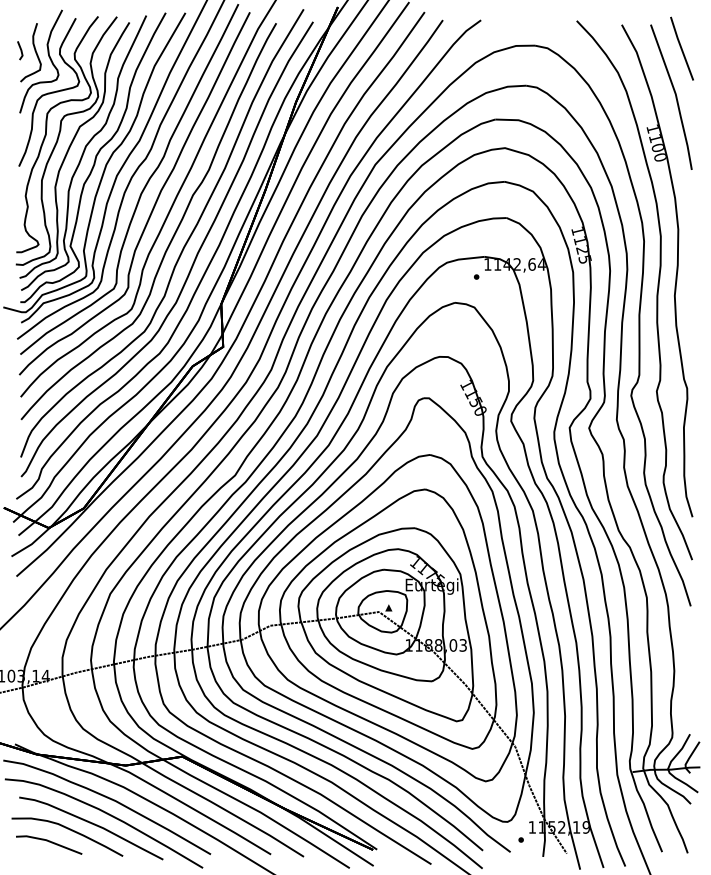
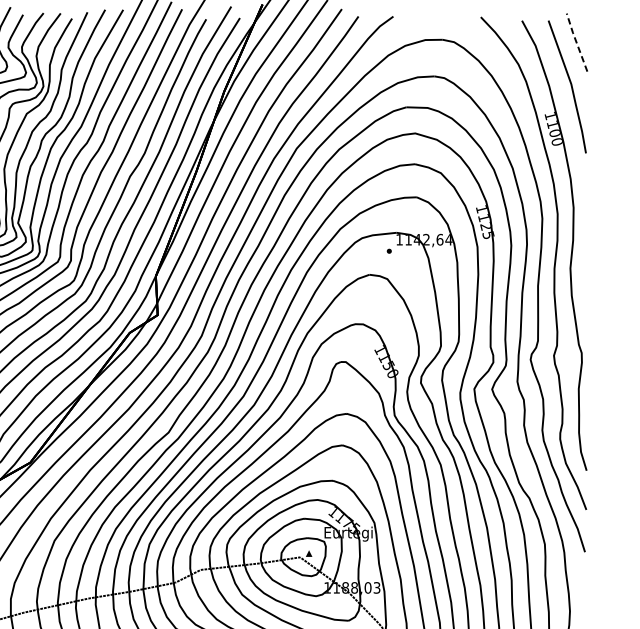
line: (681, 48) -> (576, 42), solid -> dashed

